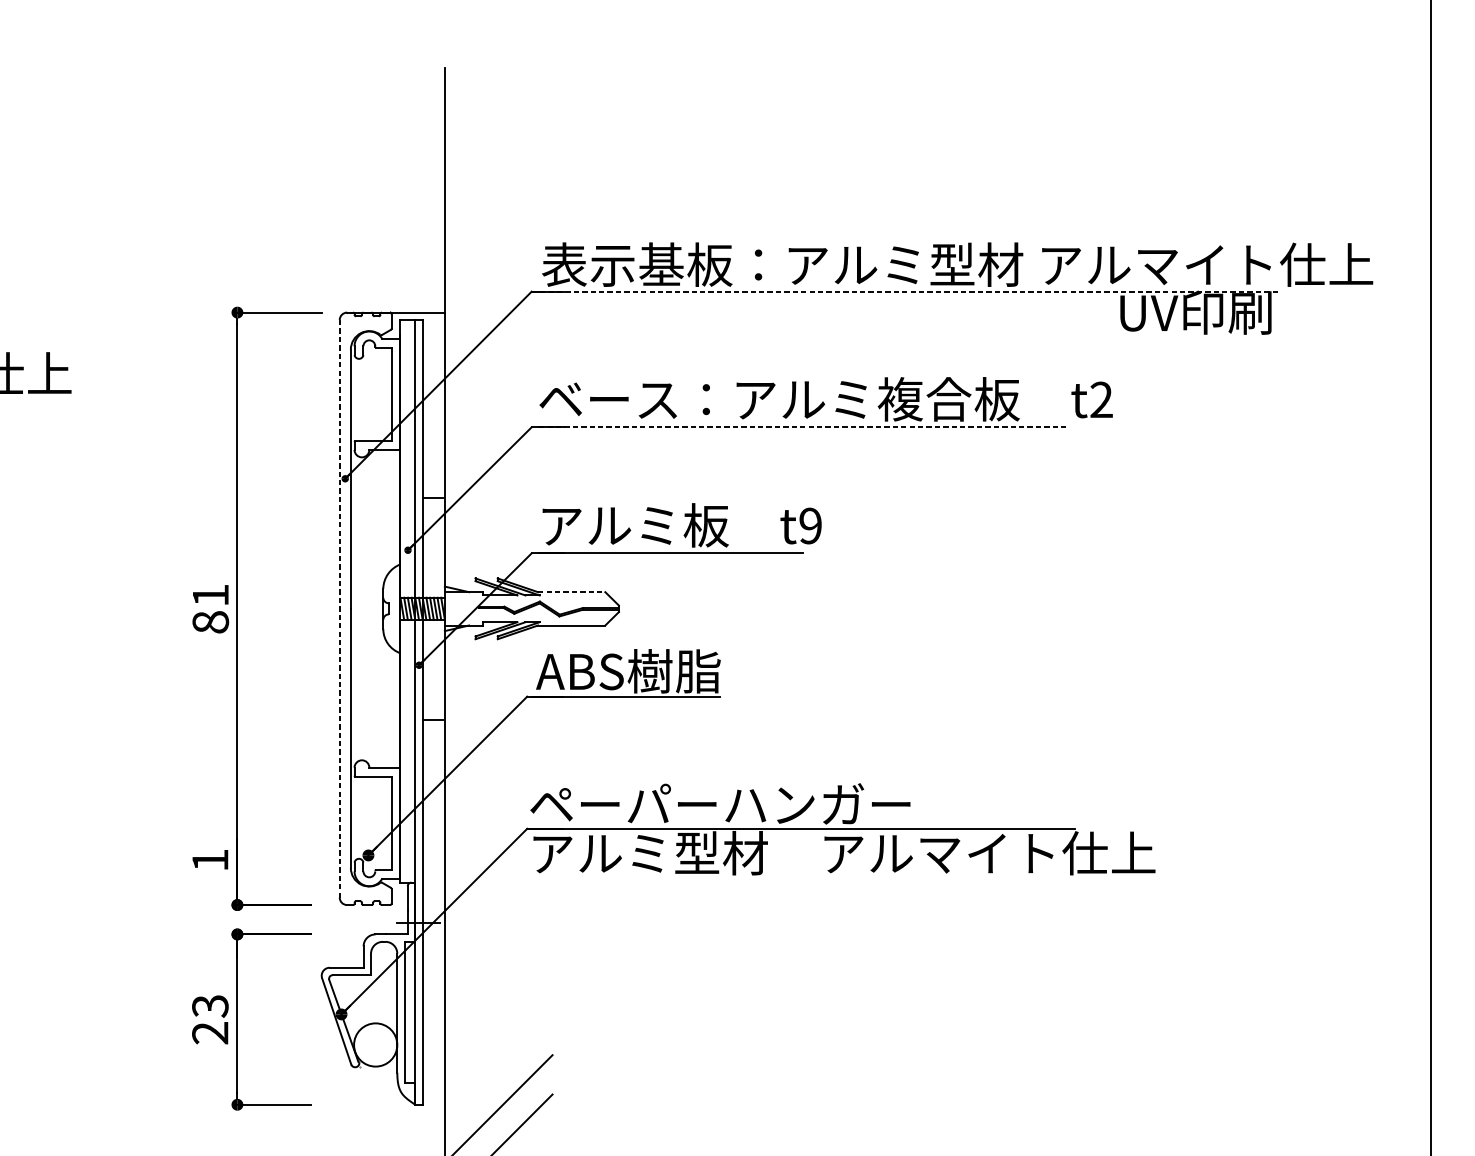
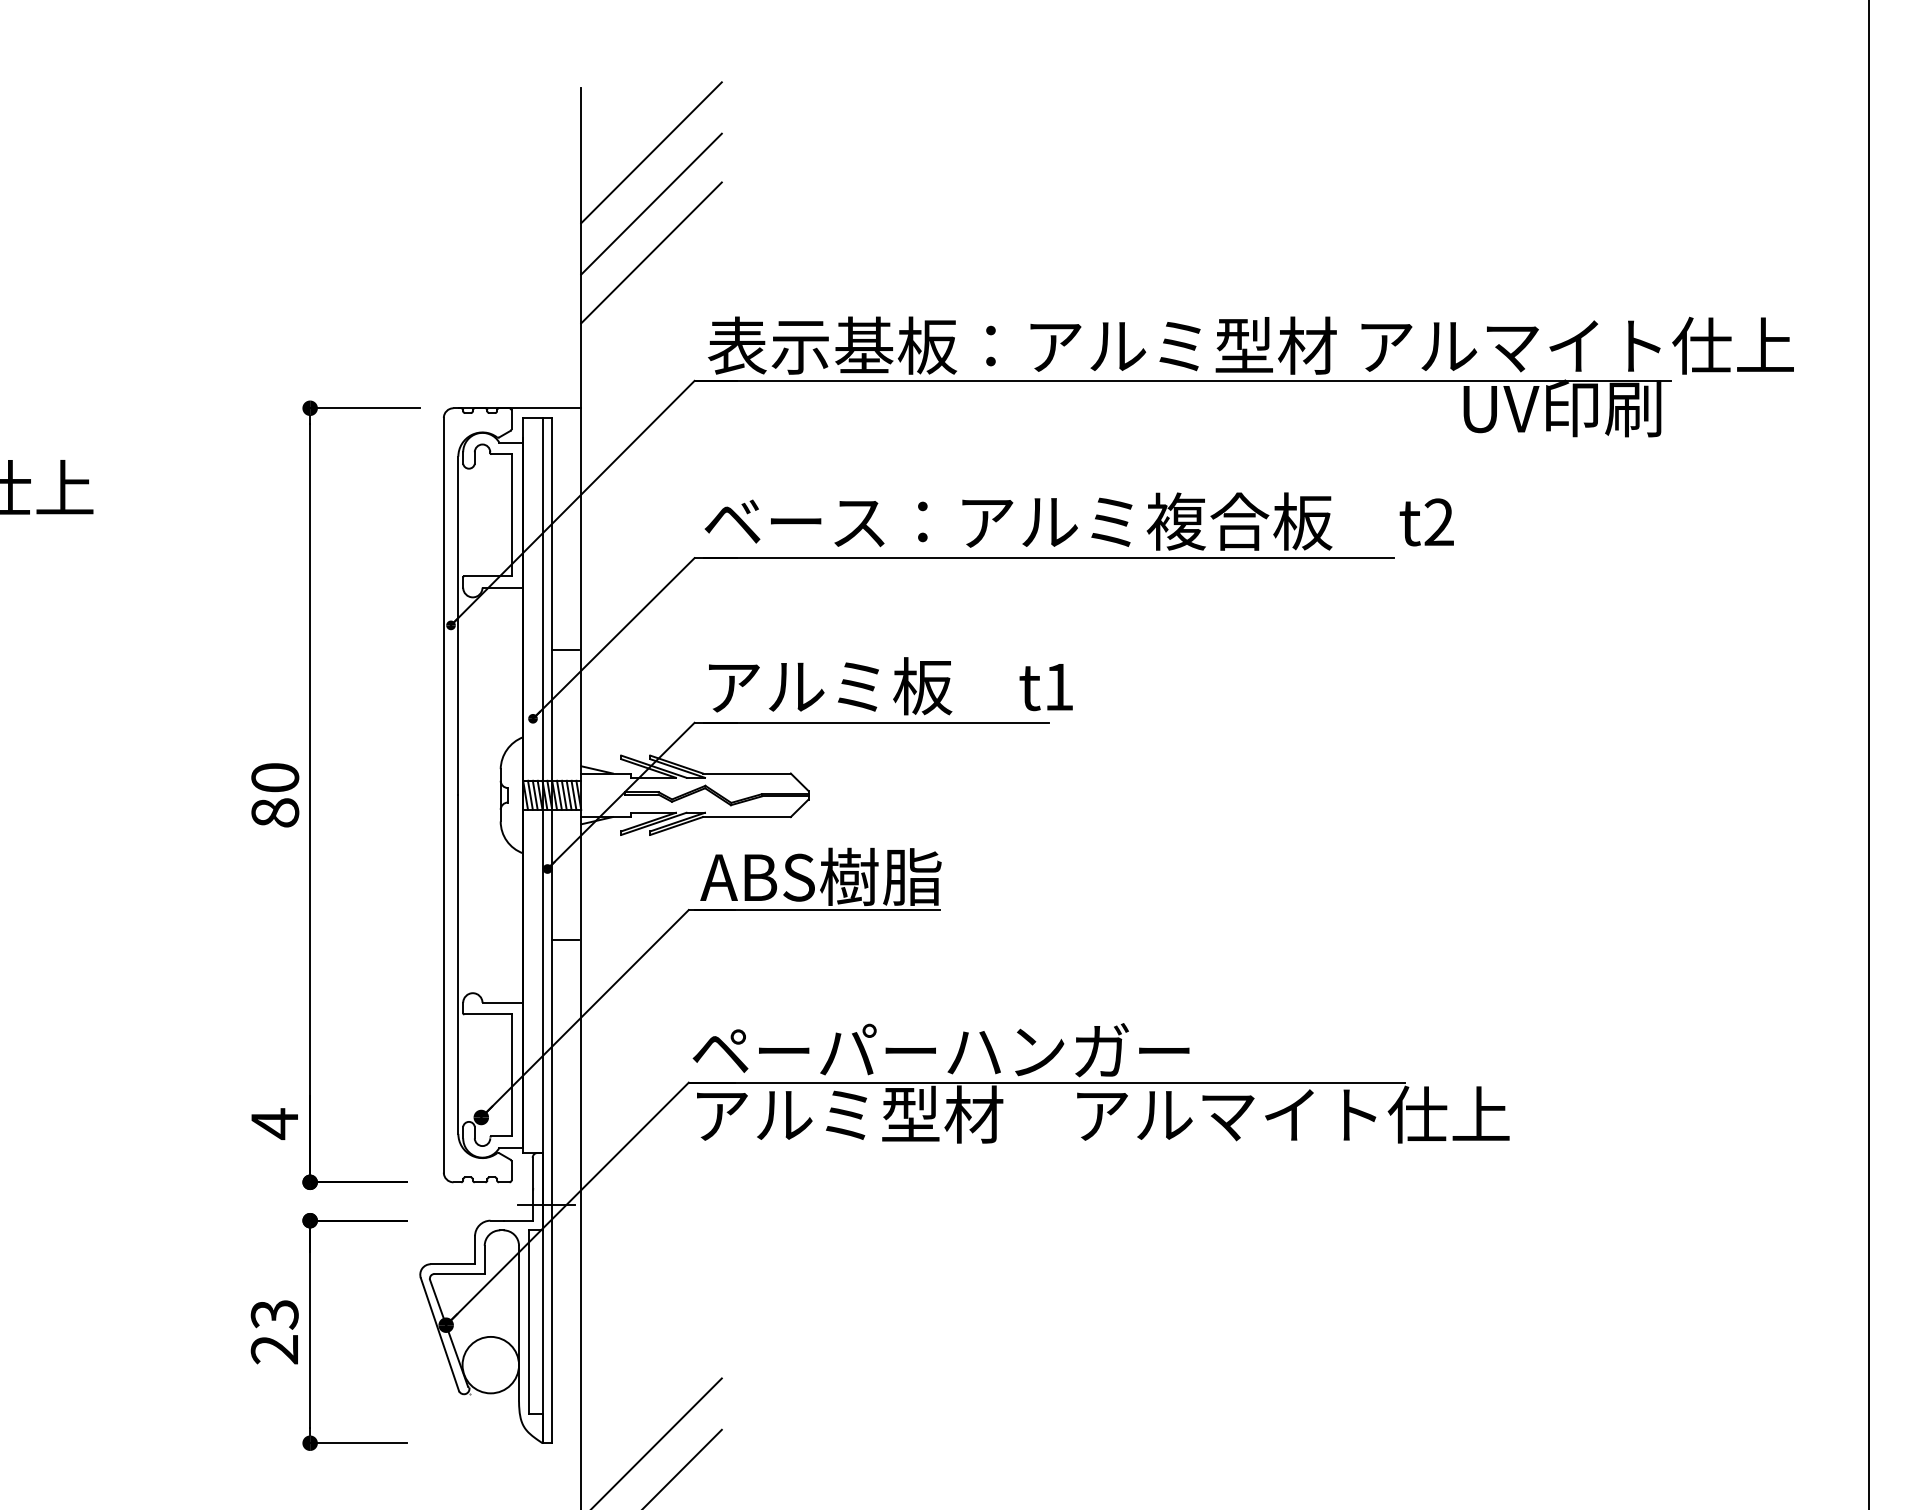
line: (498, 116) -> (651, 152), added
line: (498, 155) -> (651, 203), added
line: (498, 193) -> (651, 252), added
line: (905, 291) -> (1183, 380), dashed -> solid
line: (803, 427) -> (1049, 558), dashed -> solid
text: (810, 526) -> (1058, 687), t9 -> t1
line: (571, 592) -> (746, 773), dashed -> solid
text: (210, 595) -> (275, 777), 81 -> 80
line: (339, 608) -> (443, 795), dashed -> solid
text: (210, 860) -> (274, 1124), 1 -> 4

